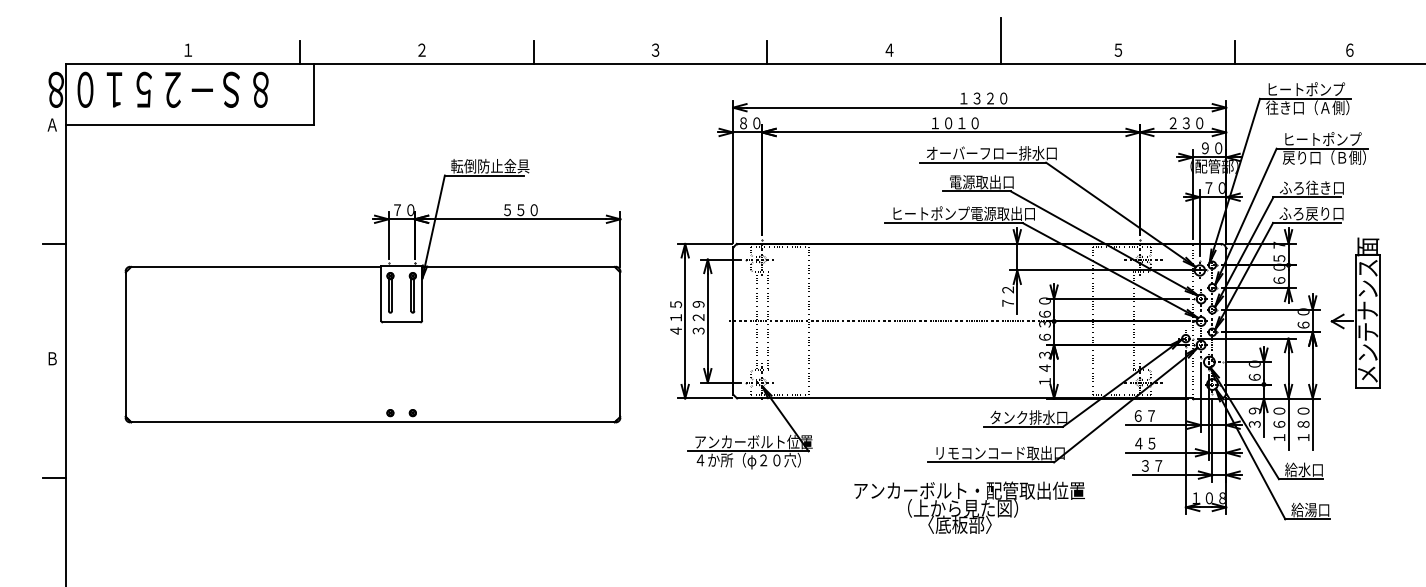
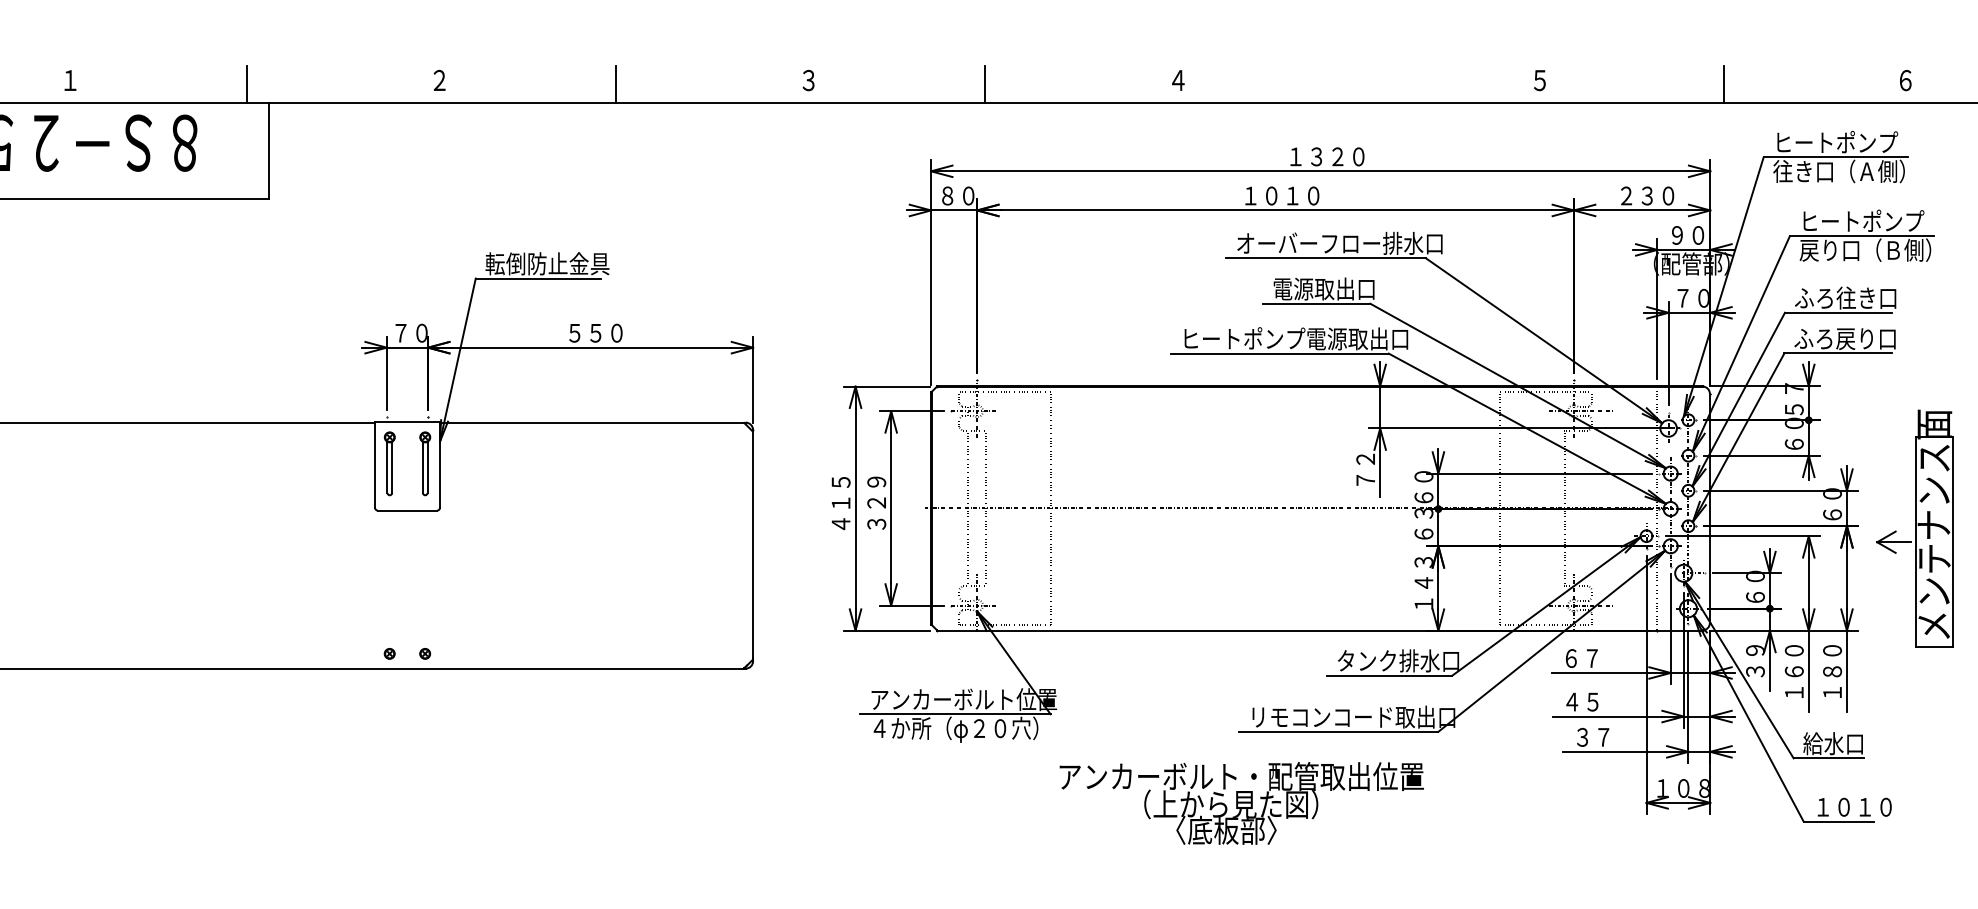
line: (1001, 40) -> (1355, 65), removed
part: (1355, 312) -> (1914, 528), moved
text: (969, 507) -> (1241, 803), moved
text: (1315, 509) -> (1851, 806), 給湯口 -> １０１０

